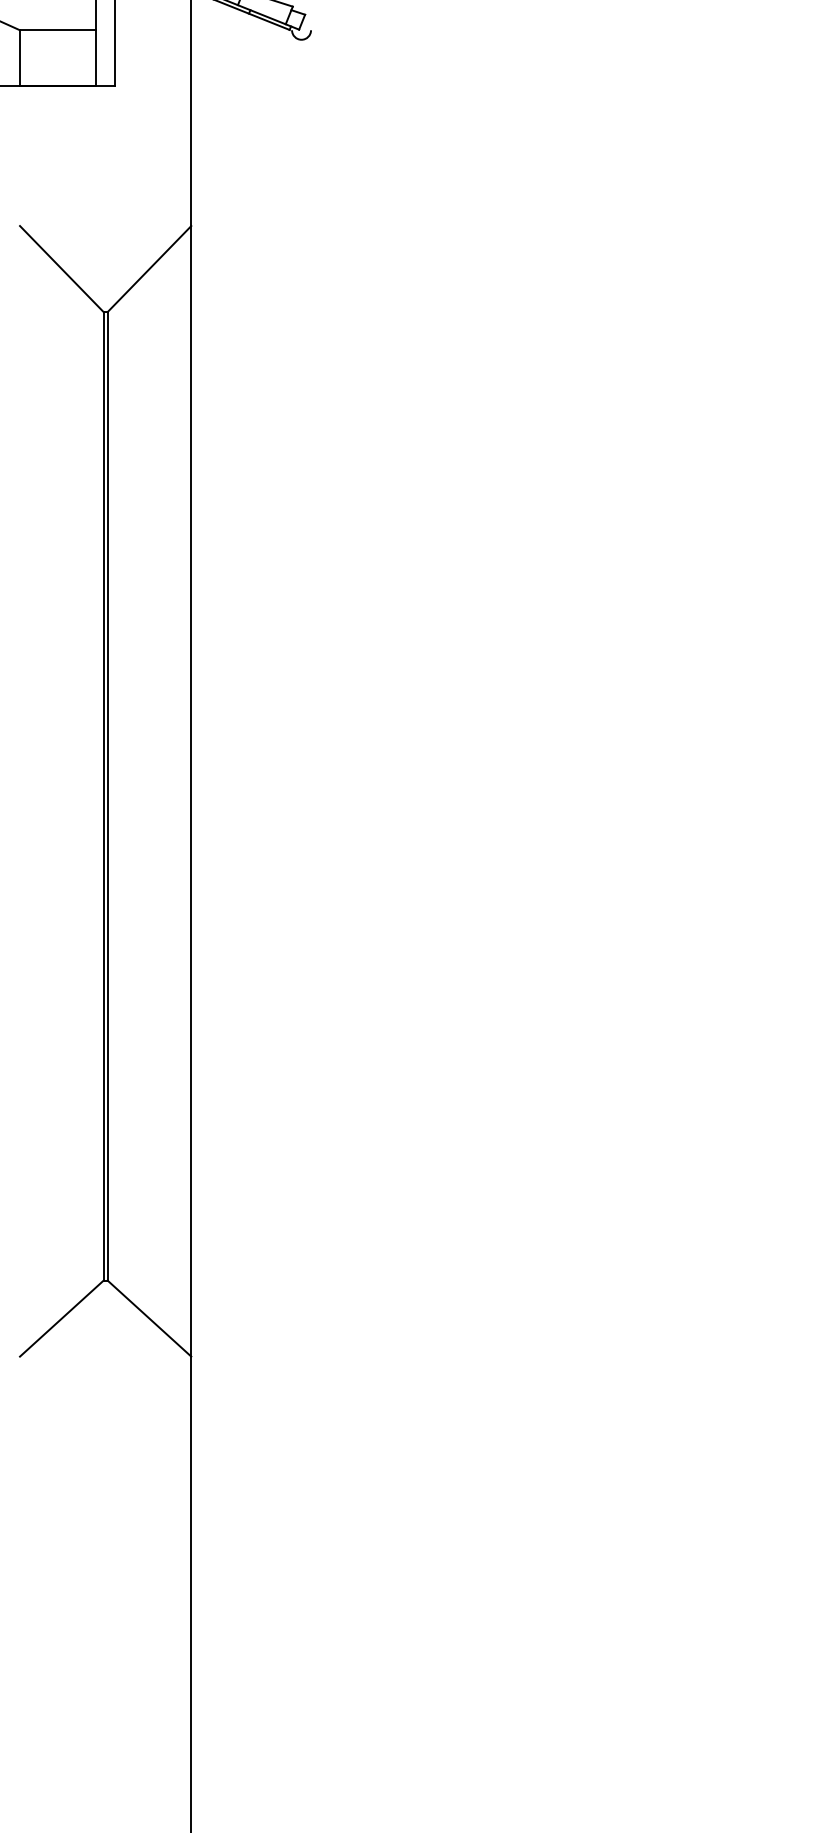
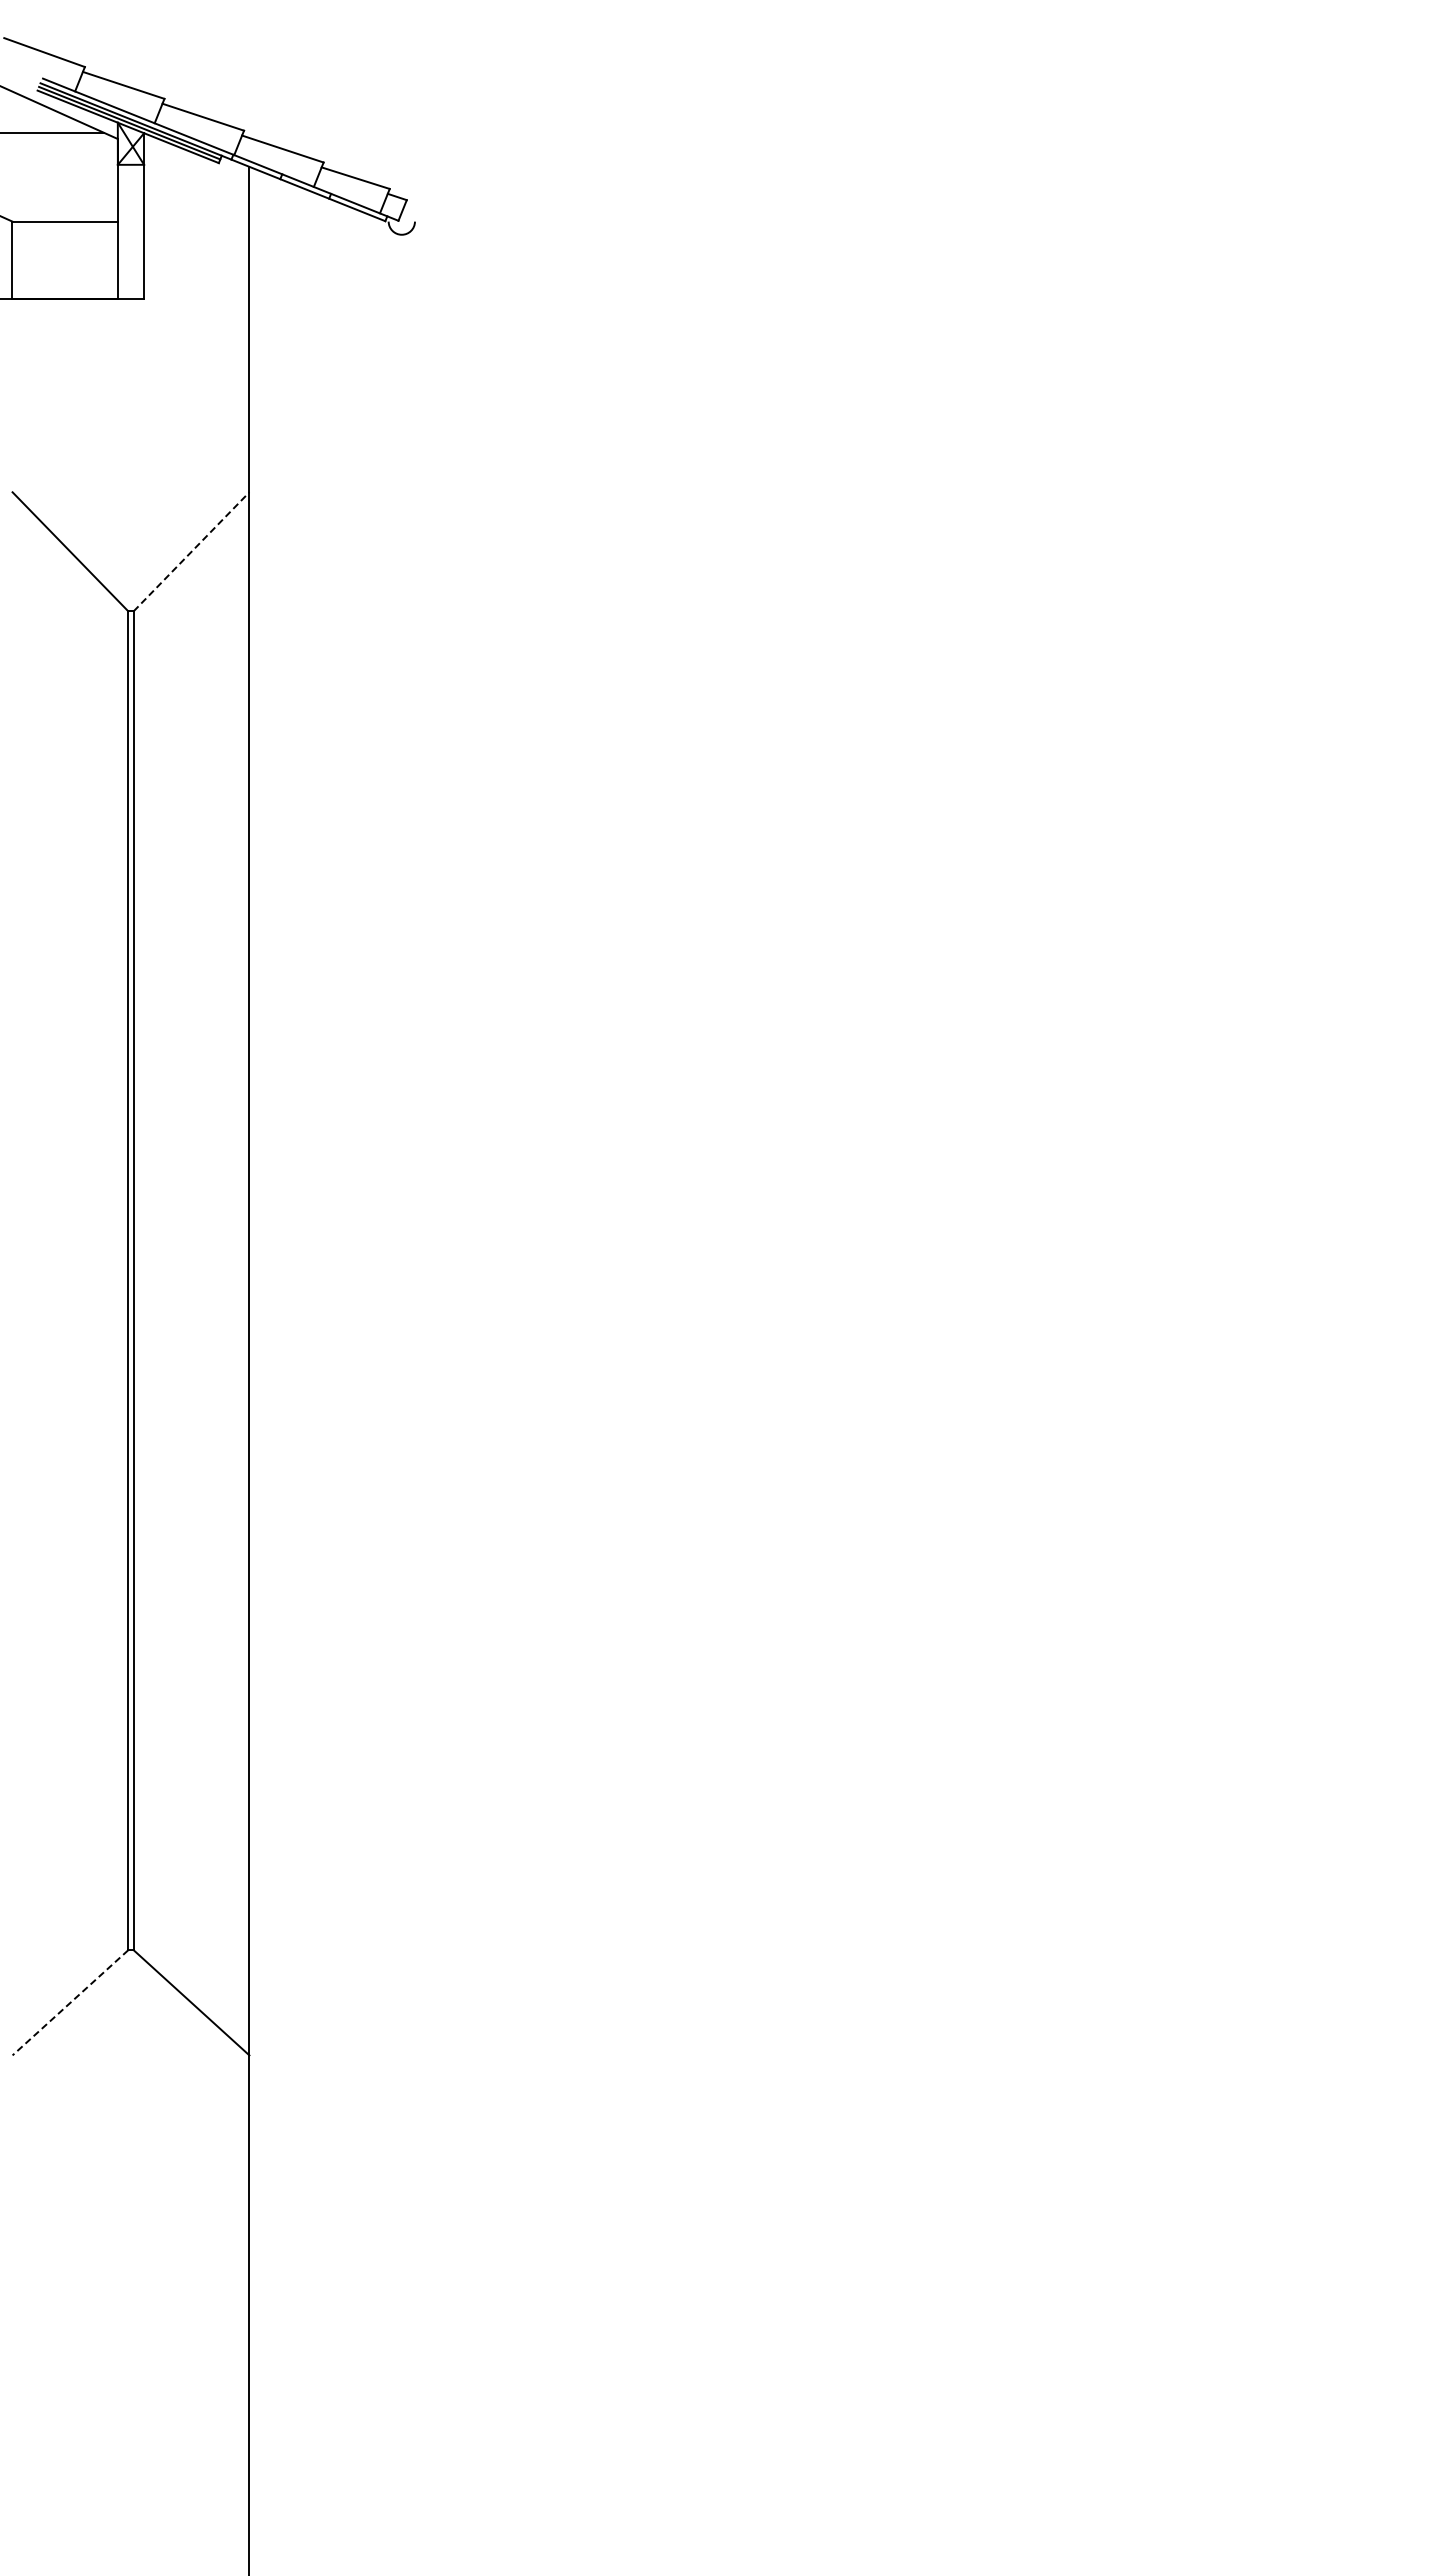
line: (149, 268) -> (191, 551), solid -> dashed
line: (61, 1319) -> (70, 2003), solid -> dashed

